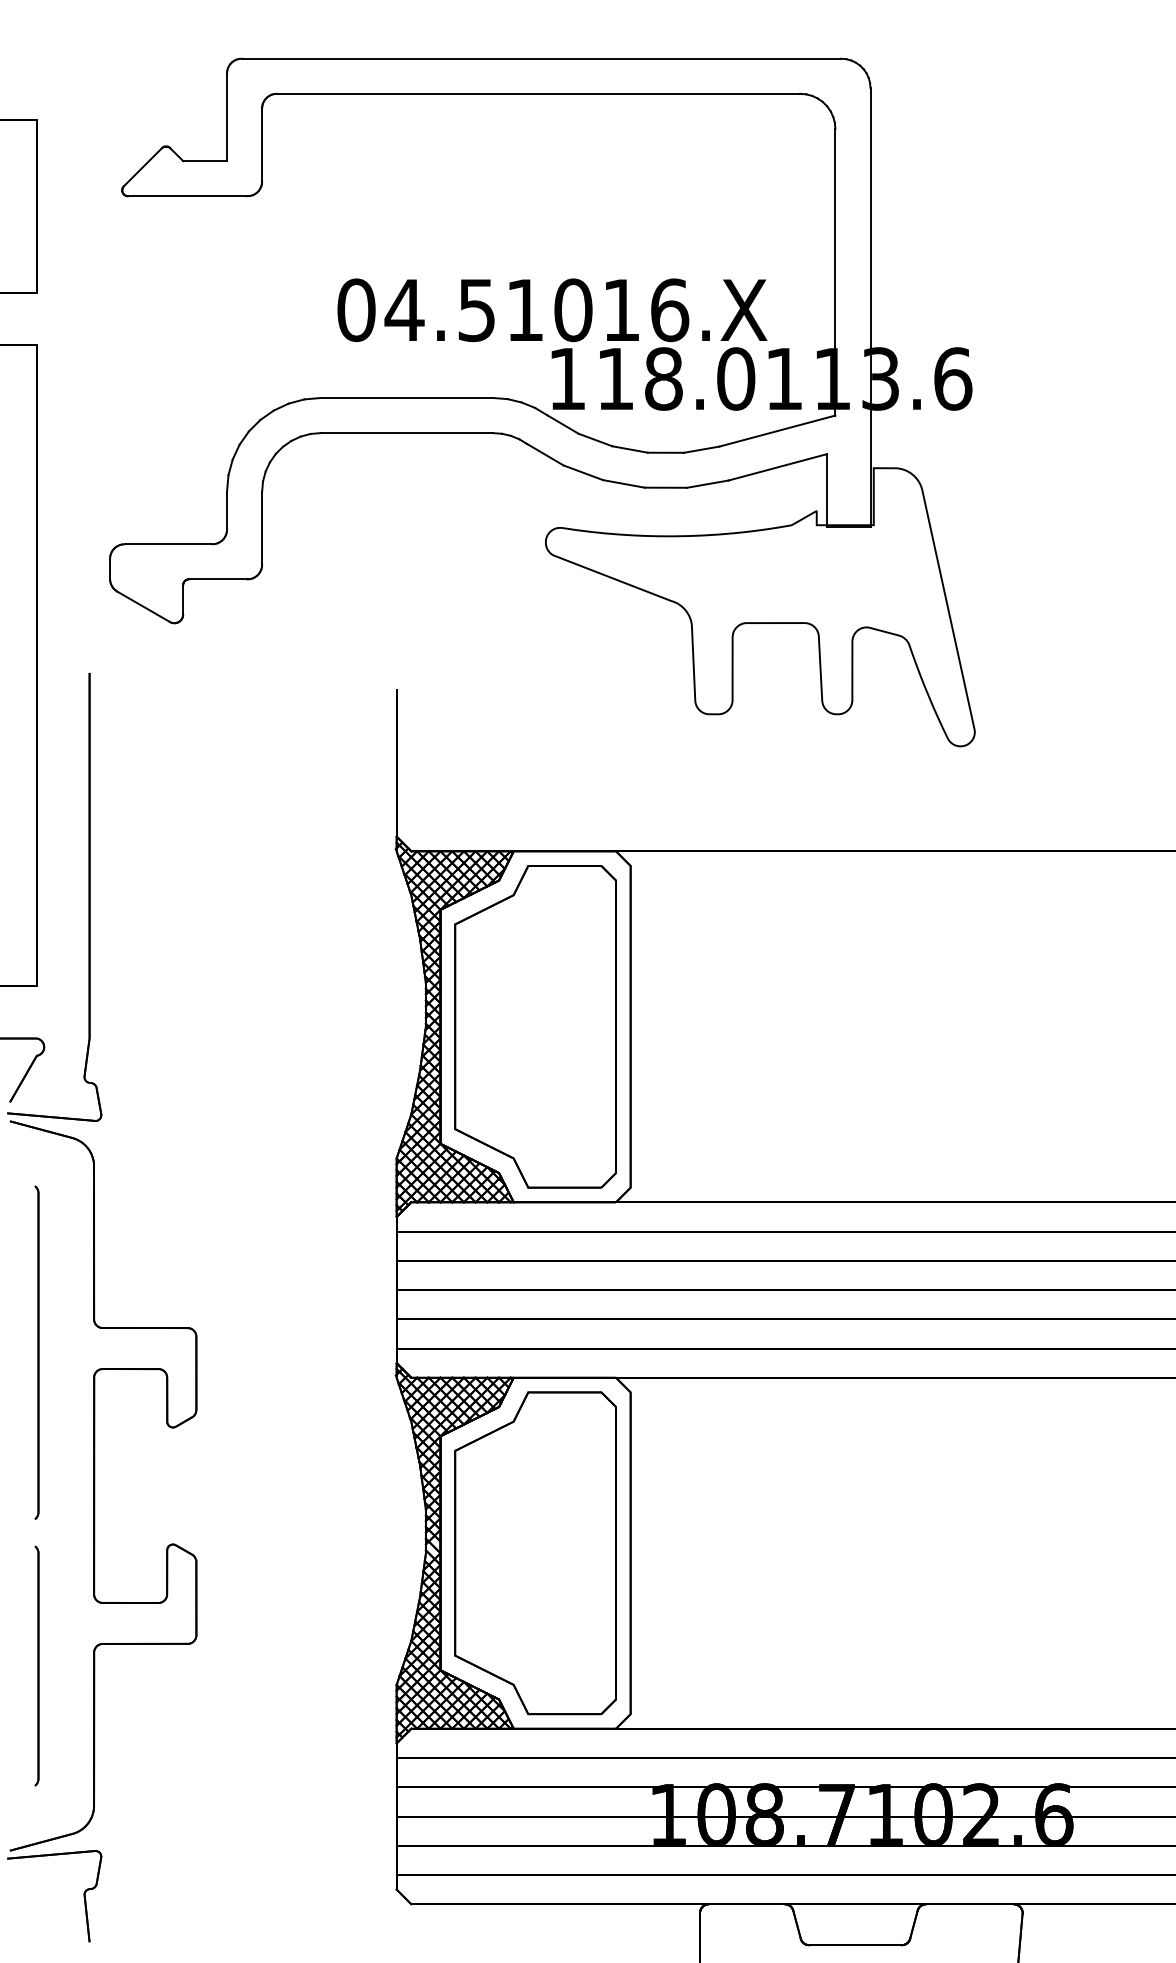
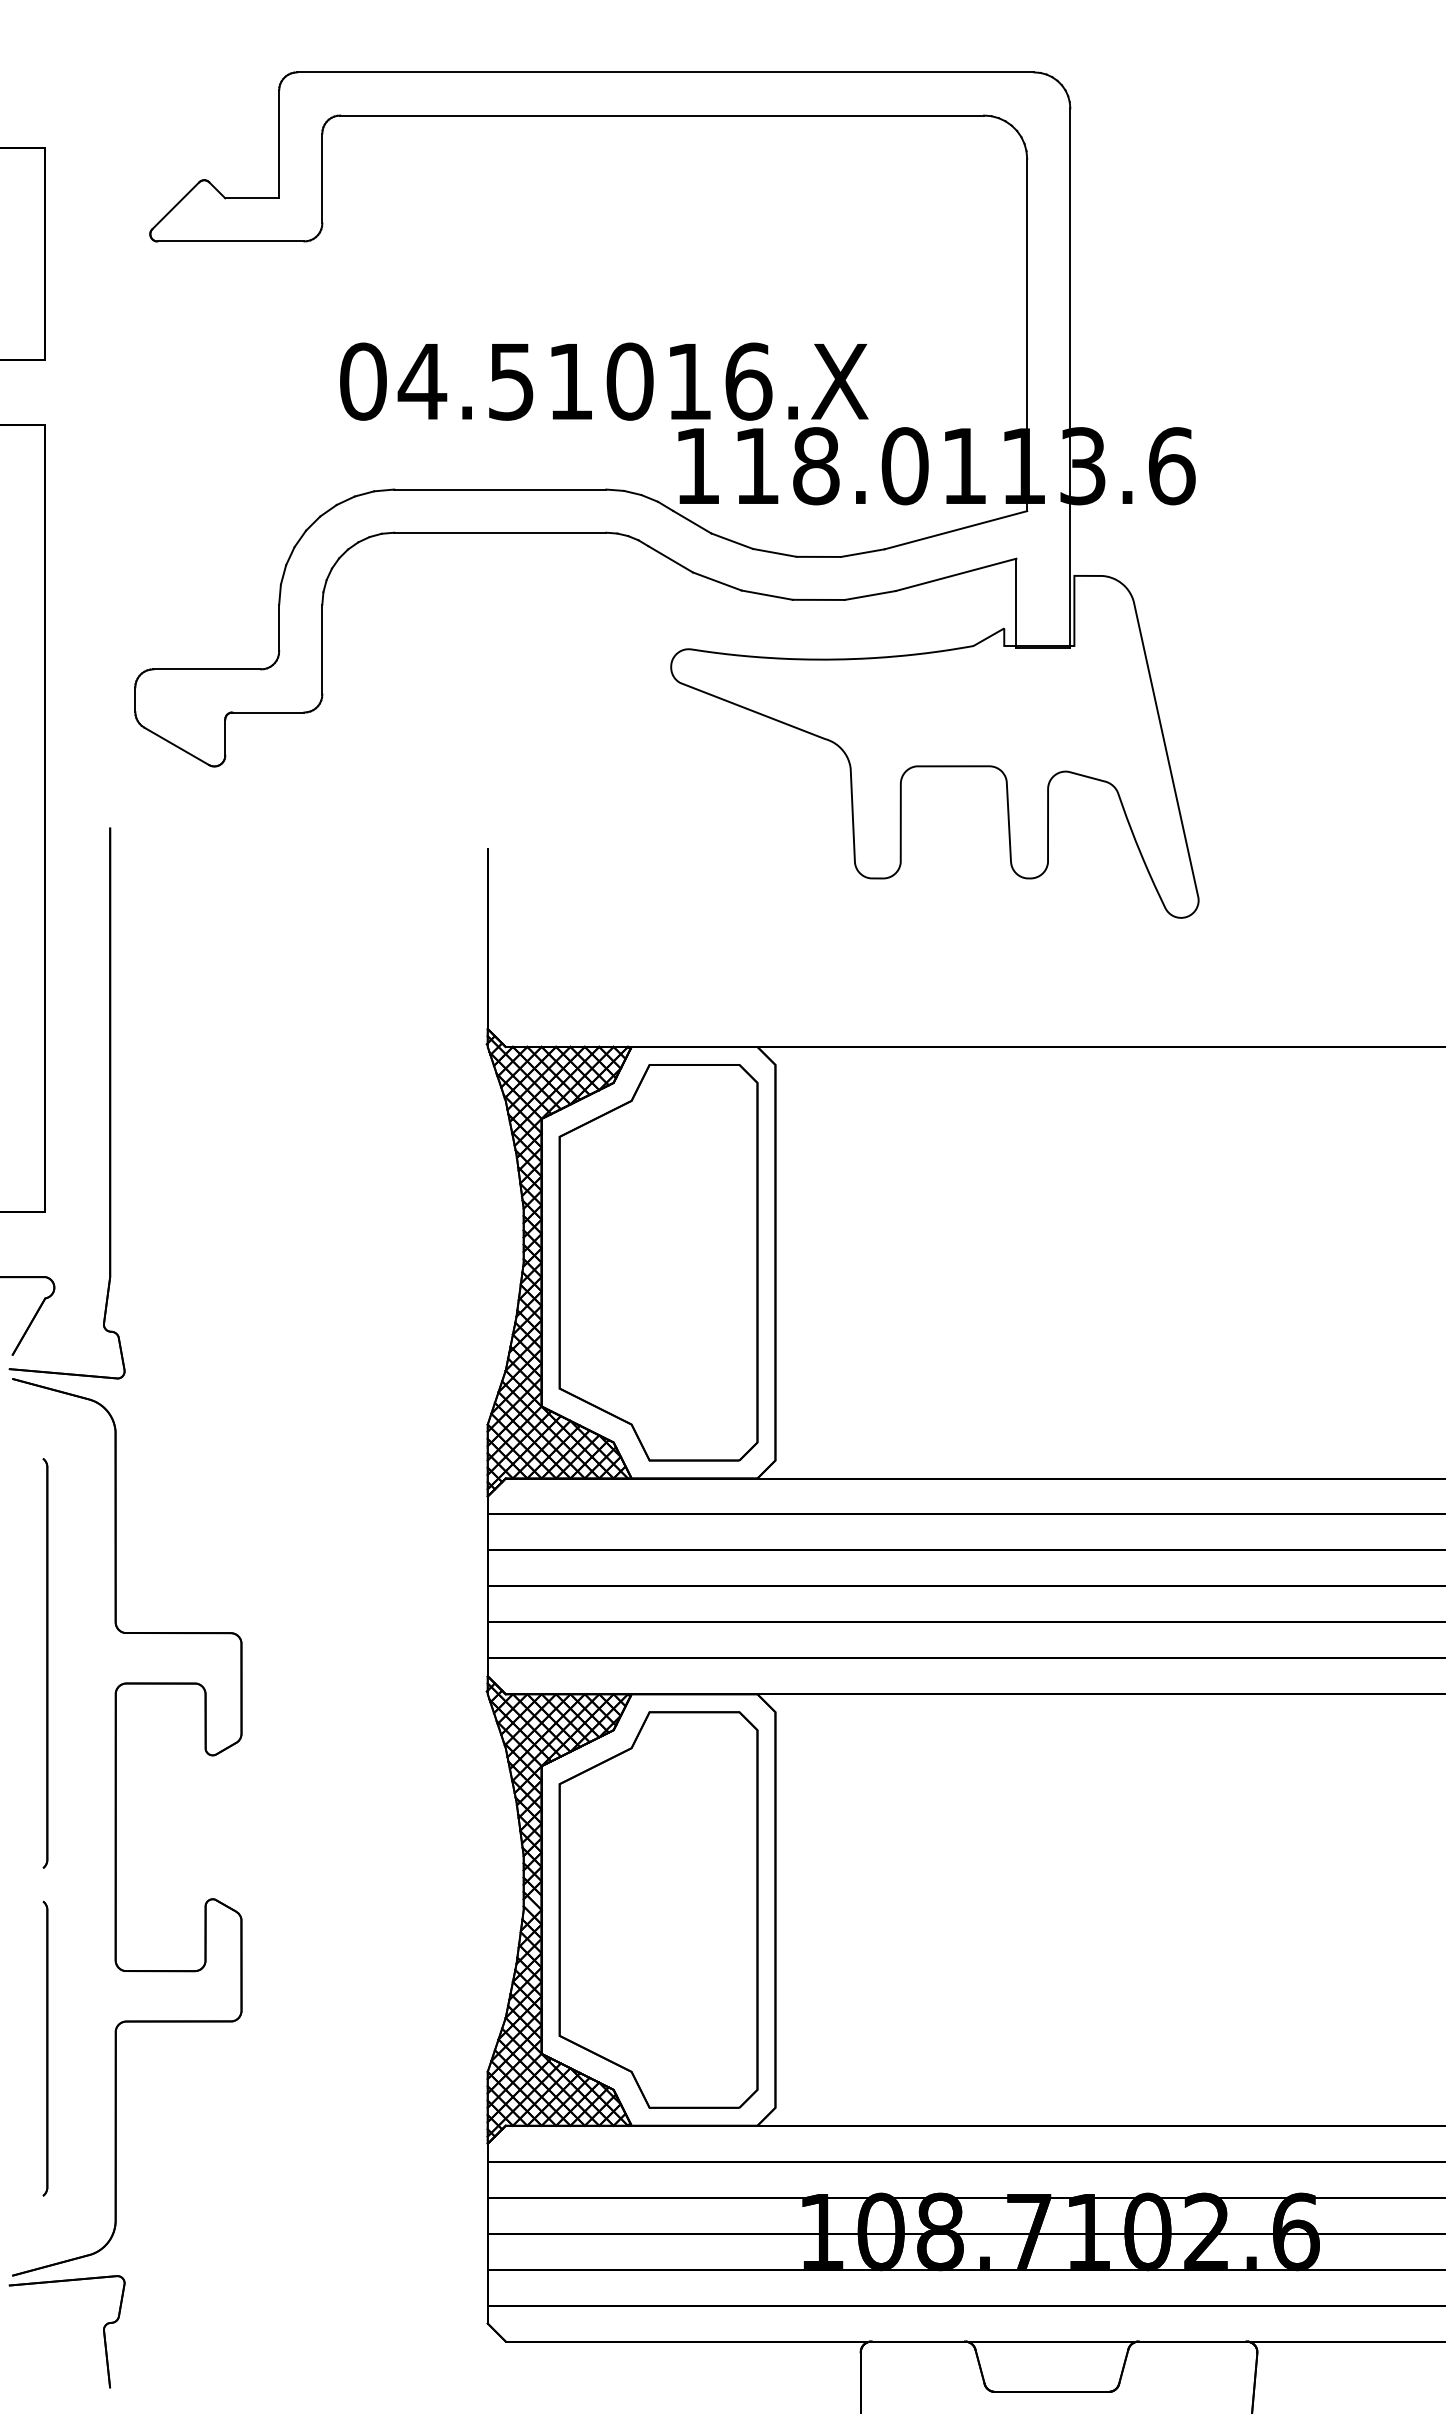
text: (552, 310) -> (604, 381), moved

